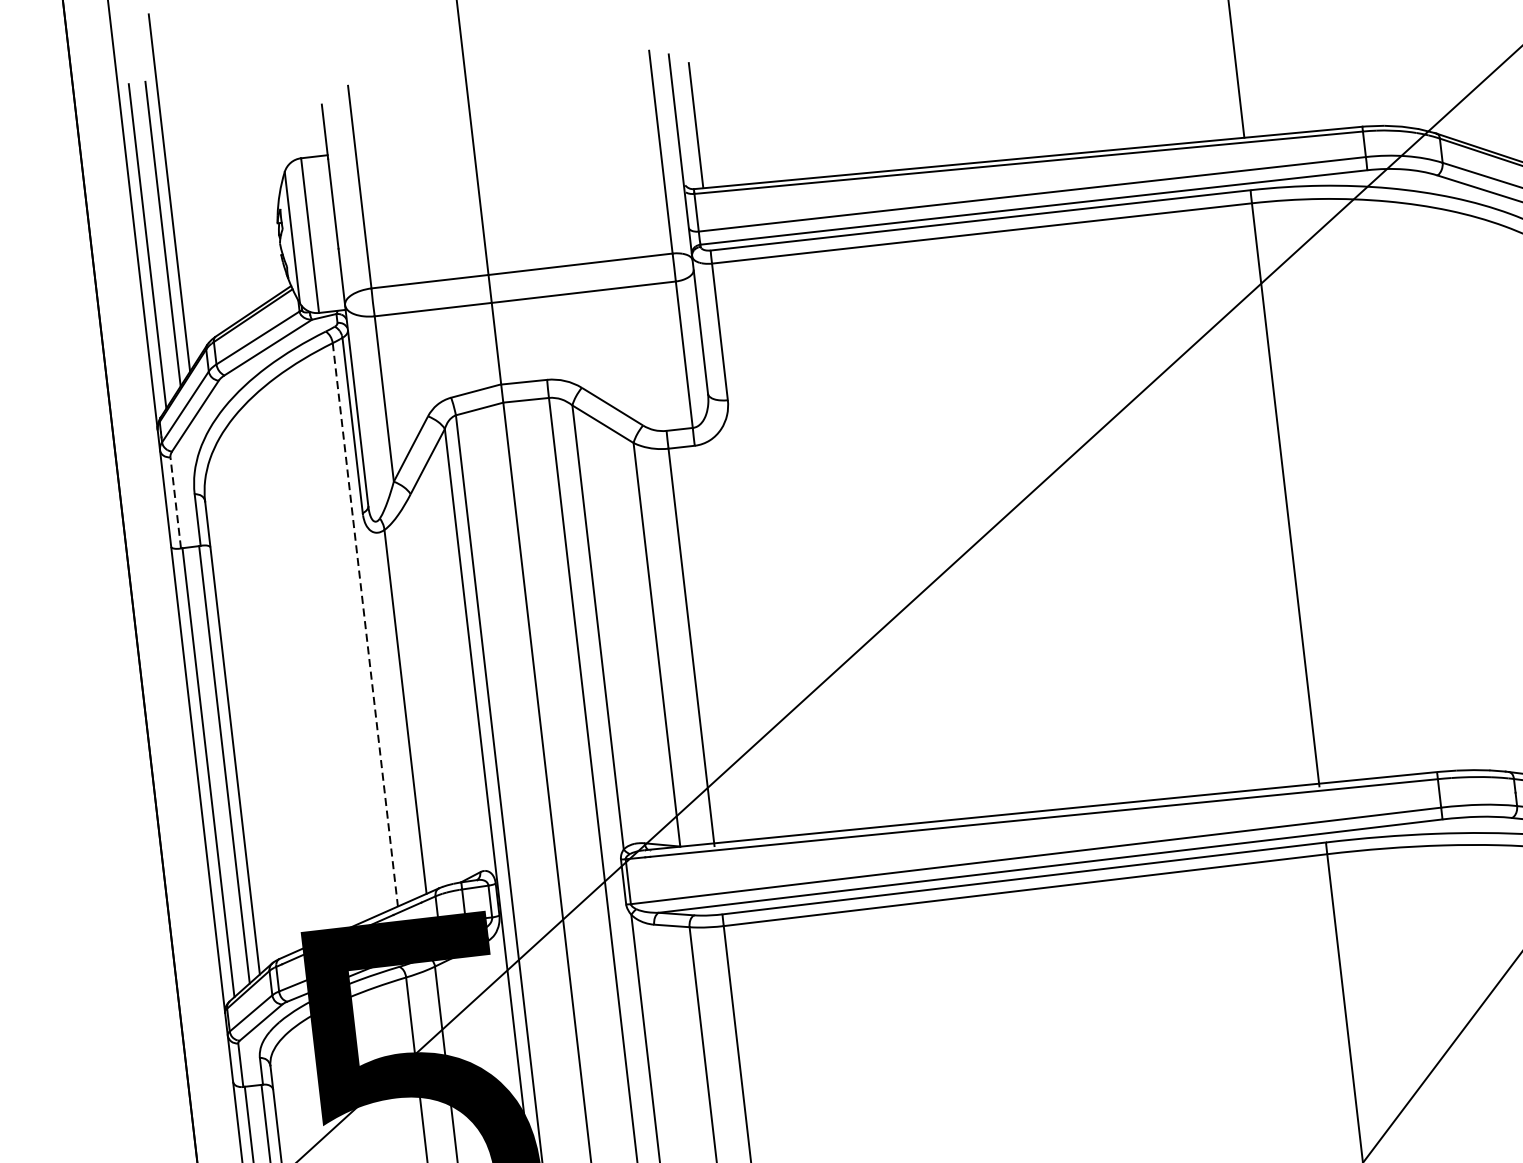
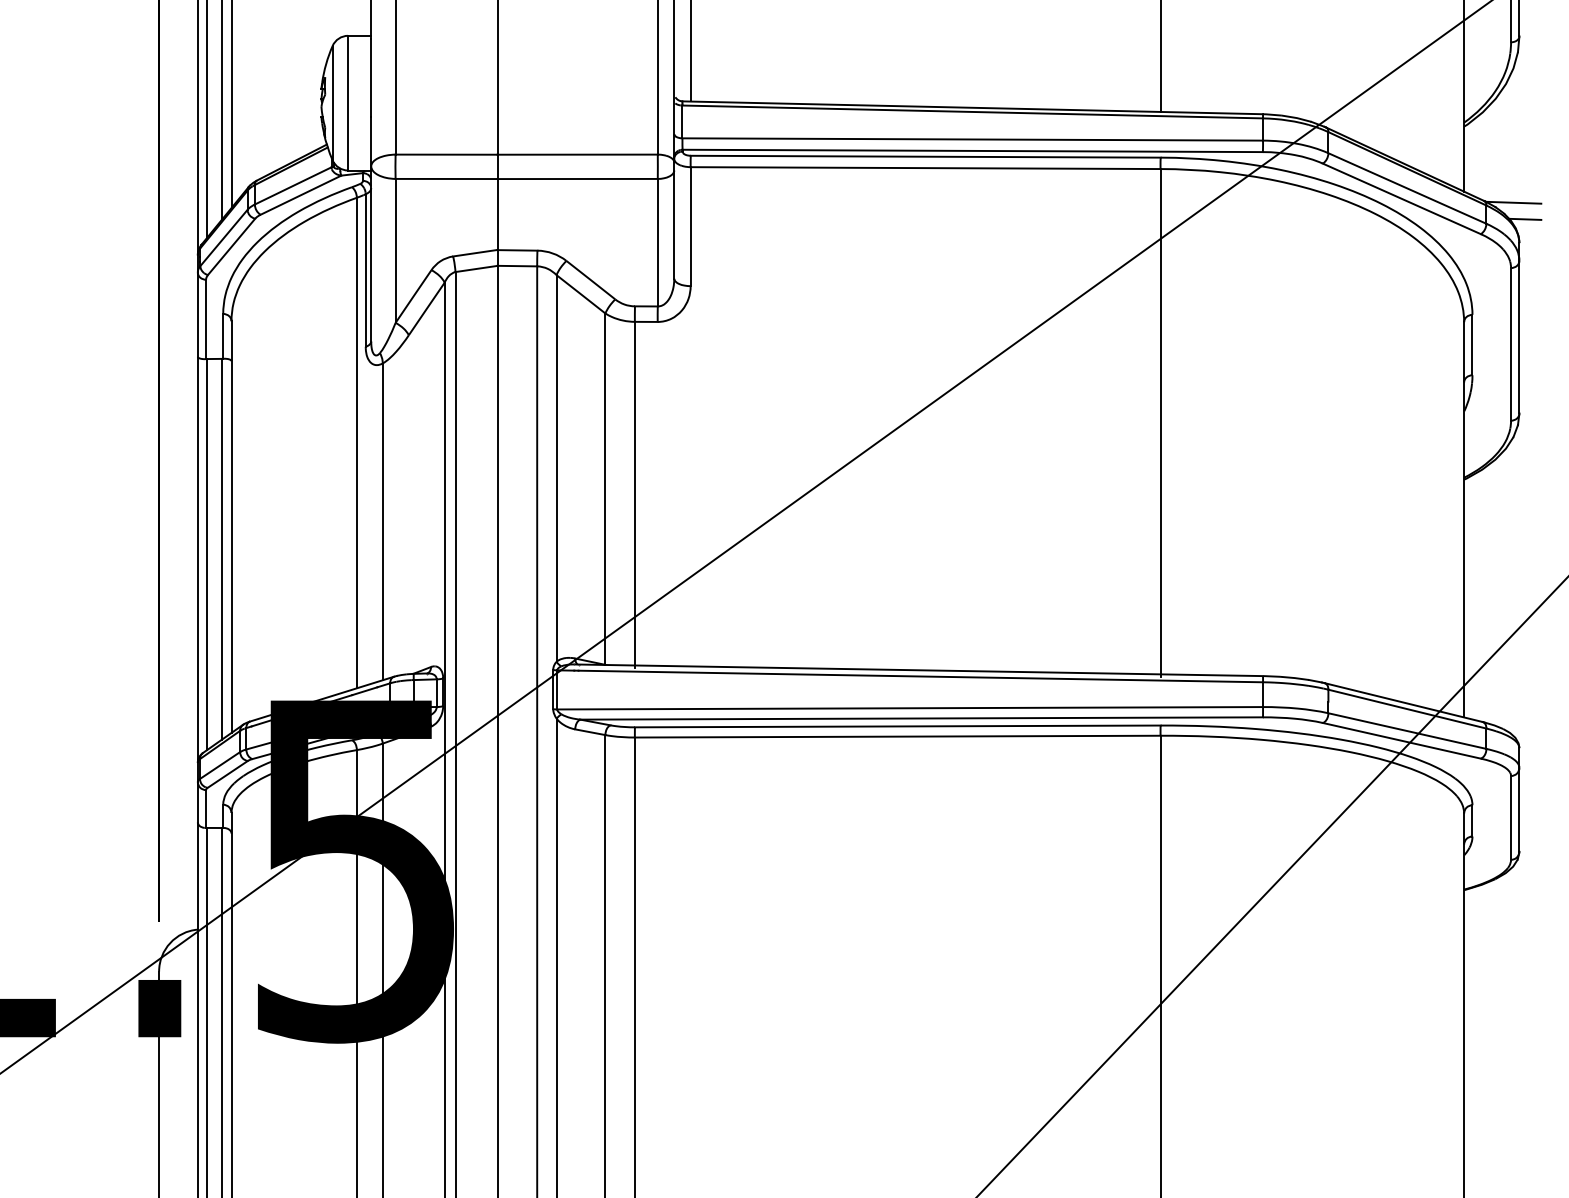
line: (176, 502) -> (206, 319), dashed -> solid
line: (364, 625) -> (356, 443), dashed -> solid

